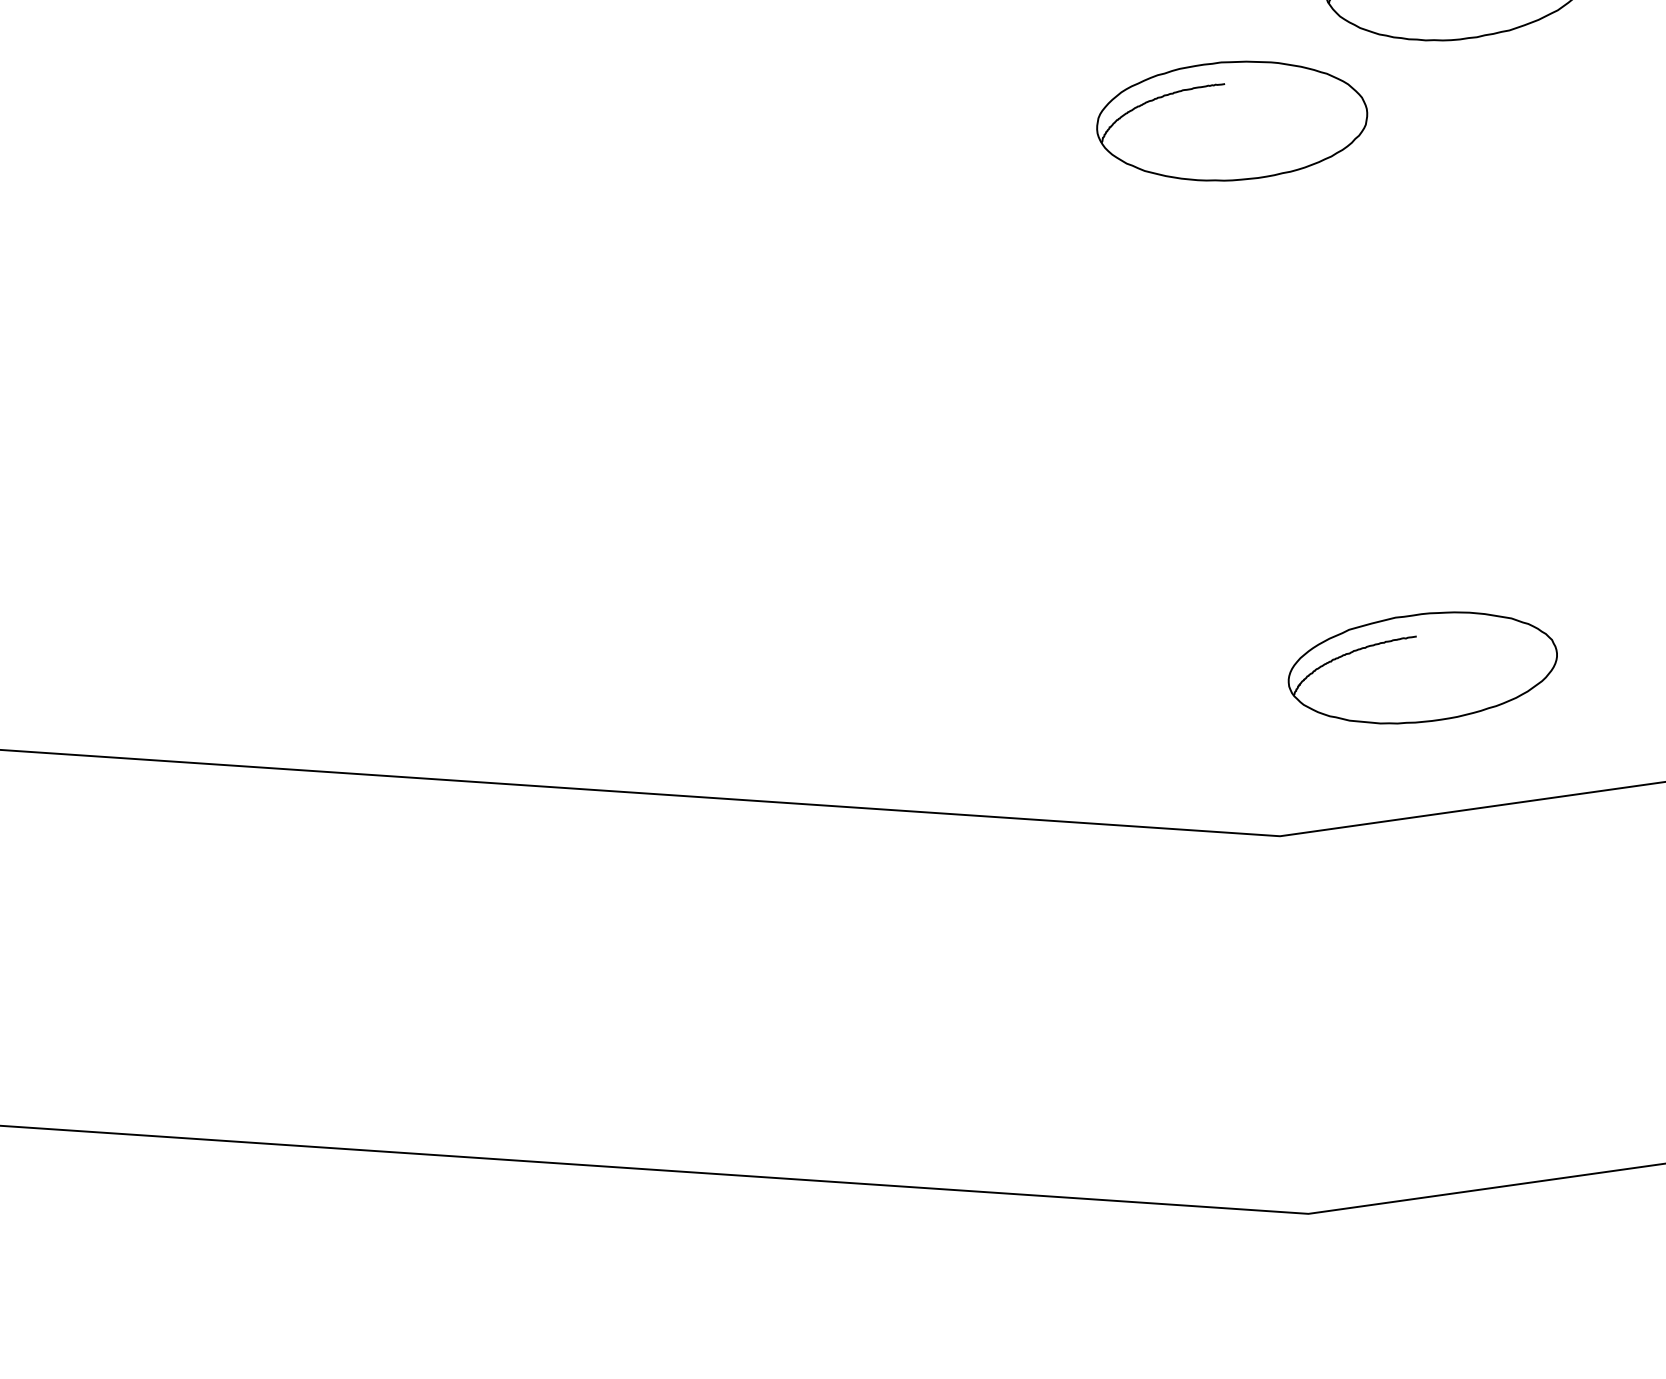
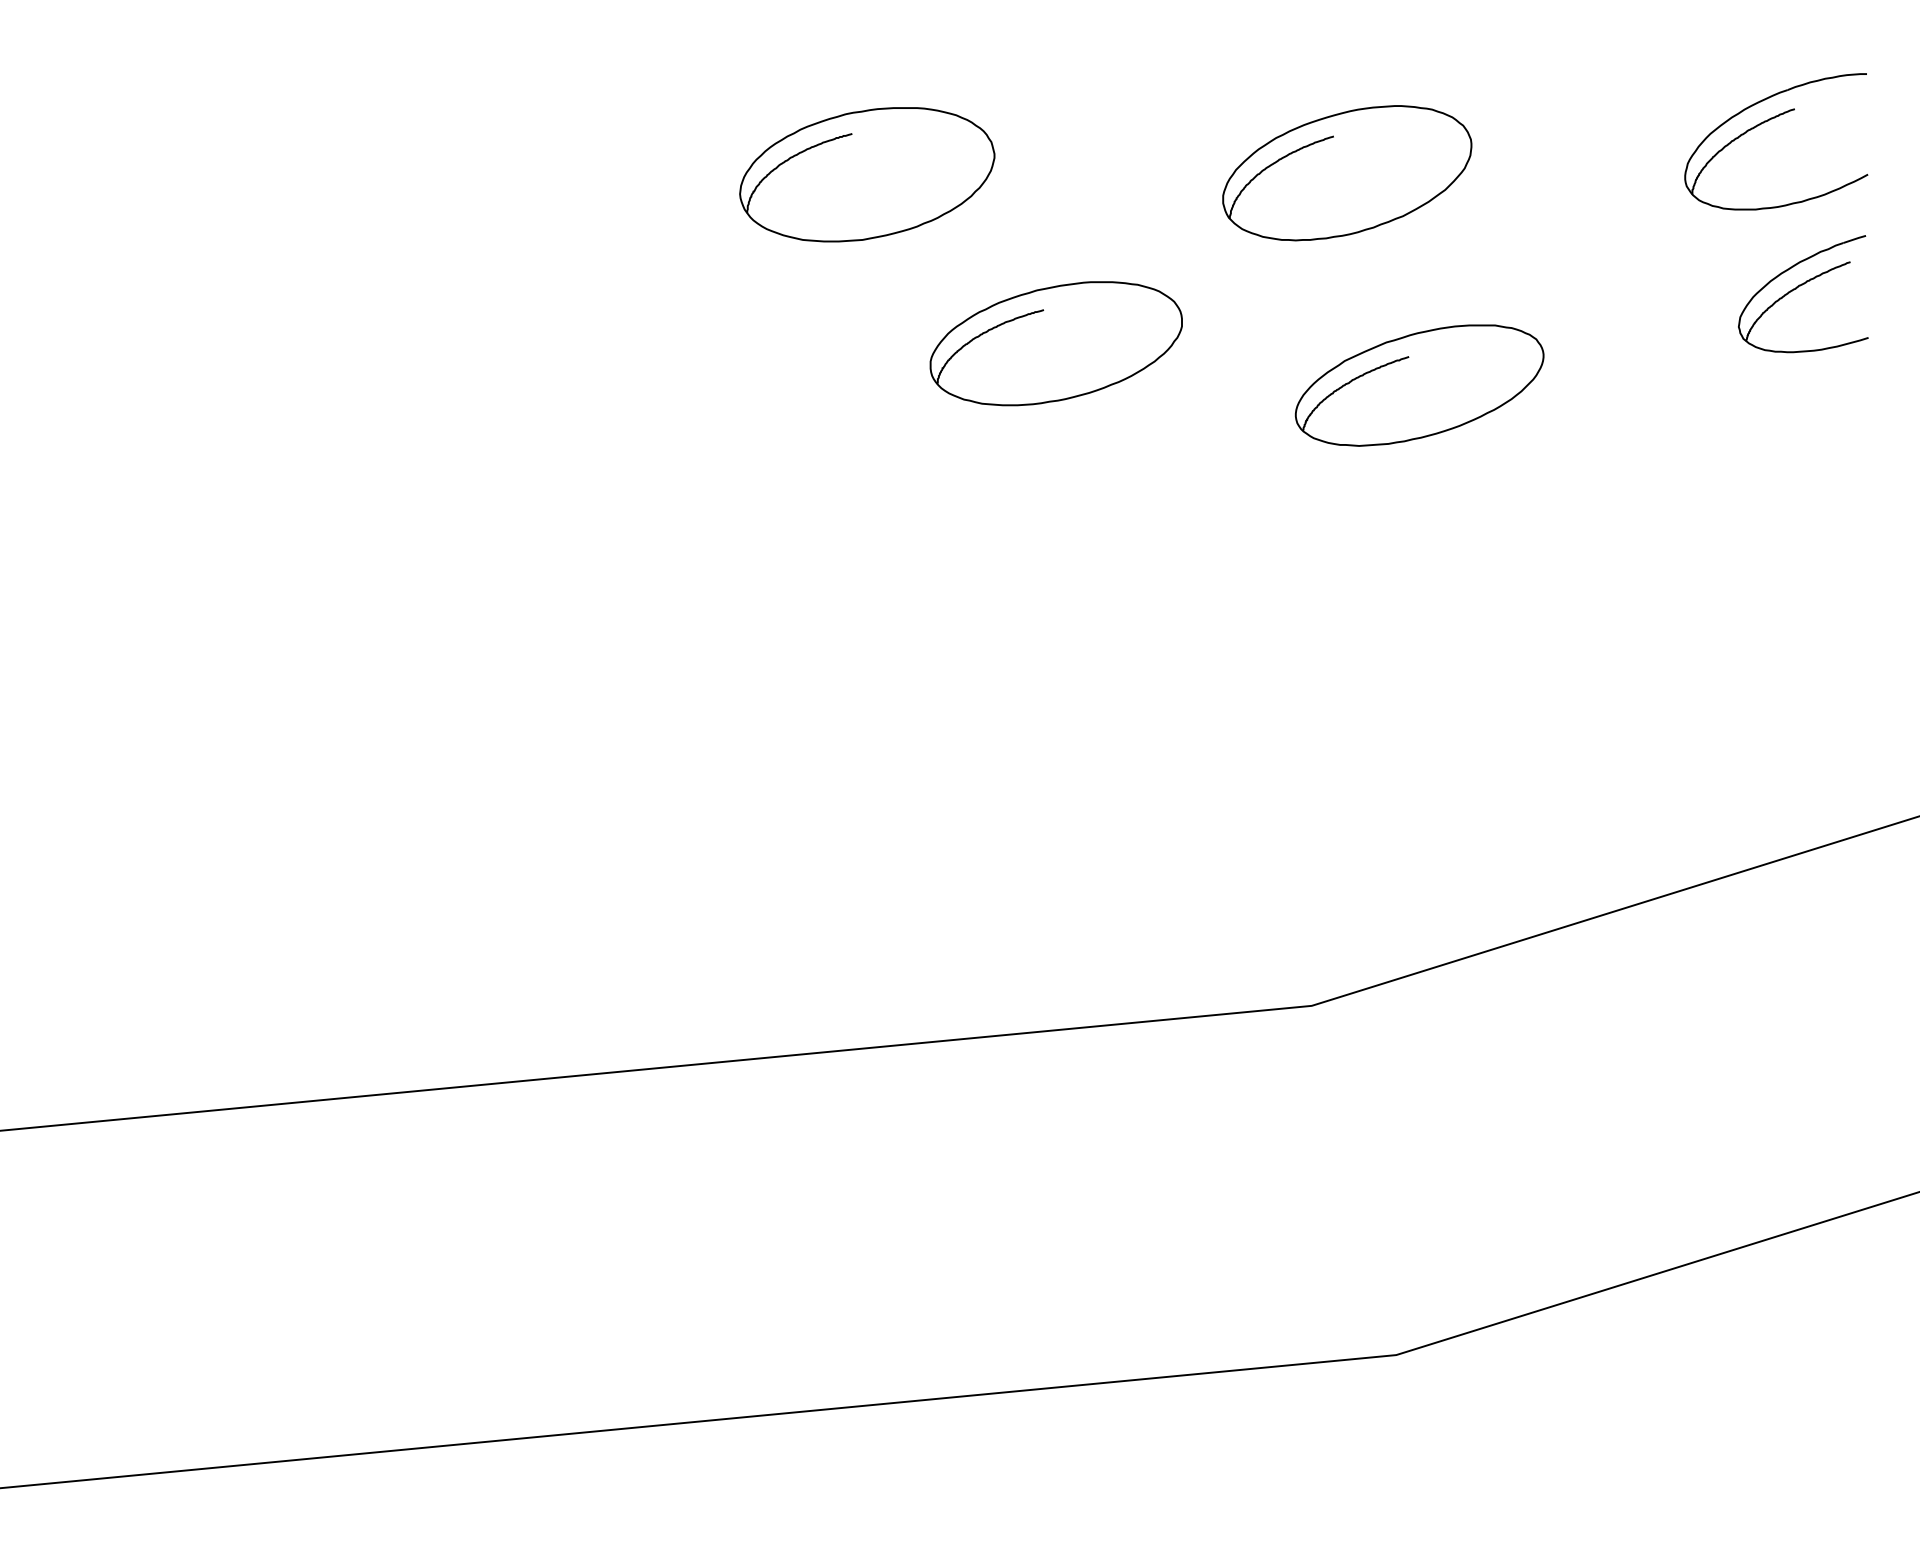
part: (1231, 120) -> (1055, 343), moved
part: (1422, 668) -> (1419, 385), moved

